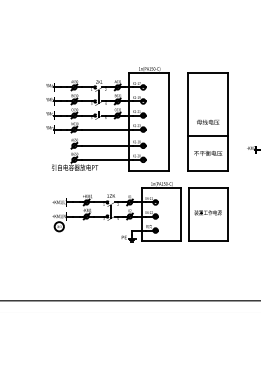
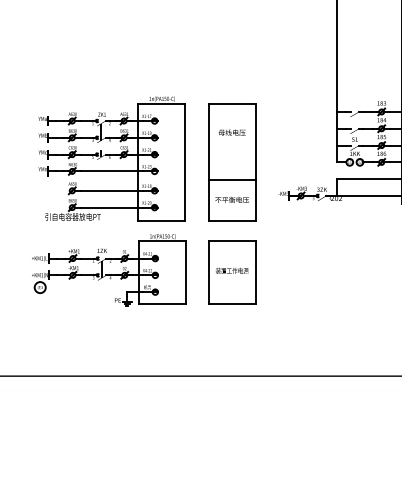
text: (207, 122) -> (231, 132), moved
part: (117, 212) -> (109, 270), moved

